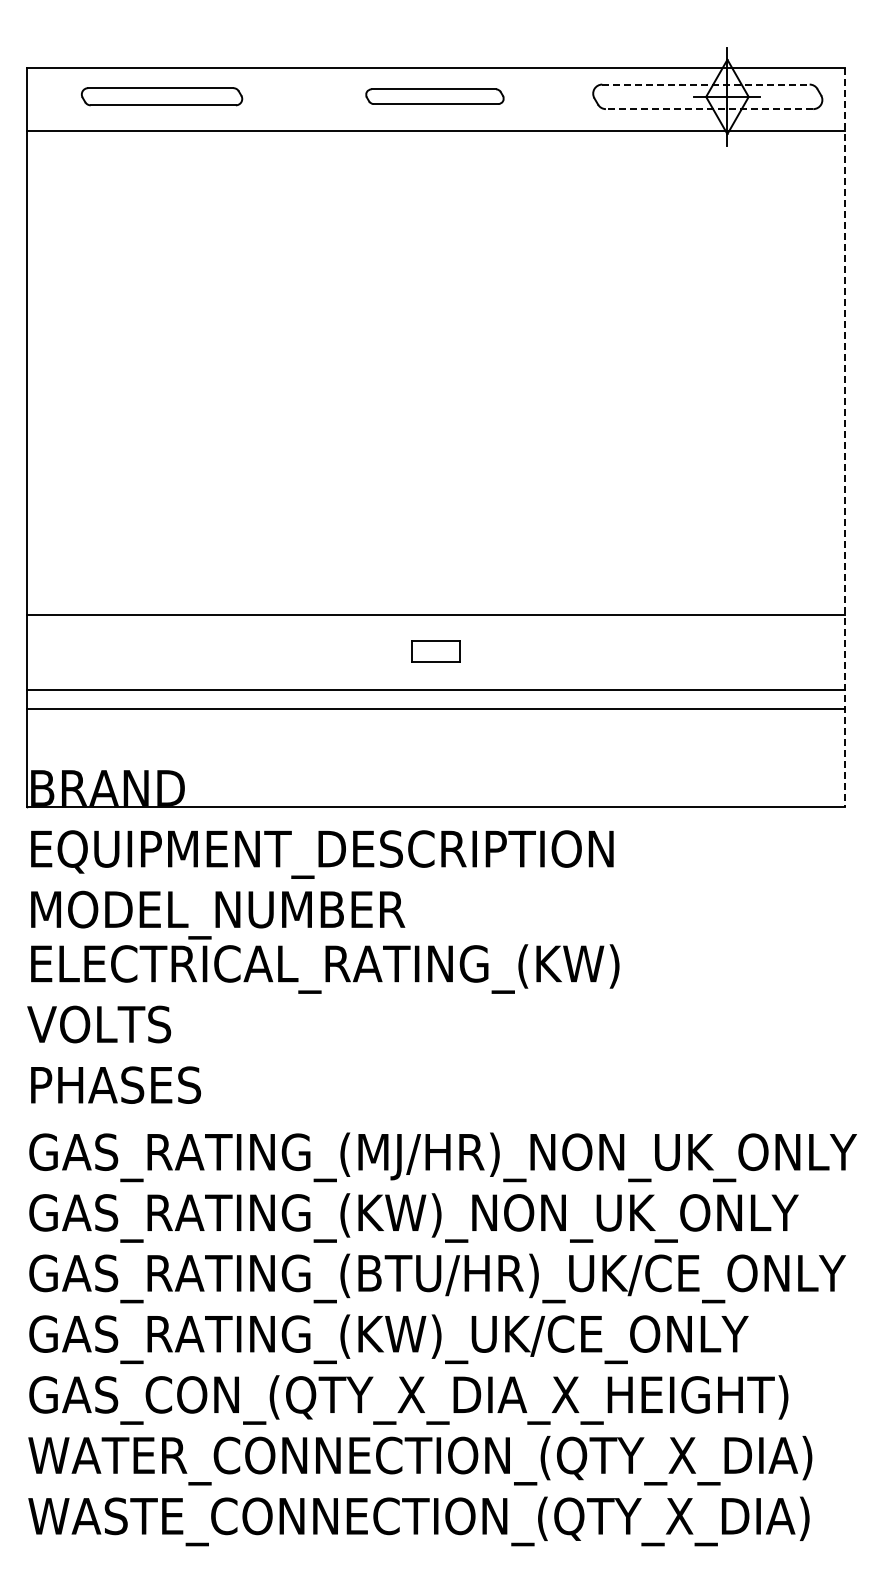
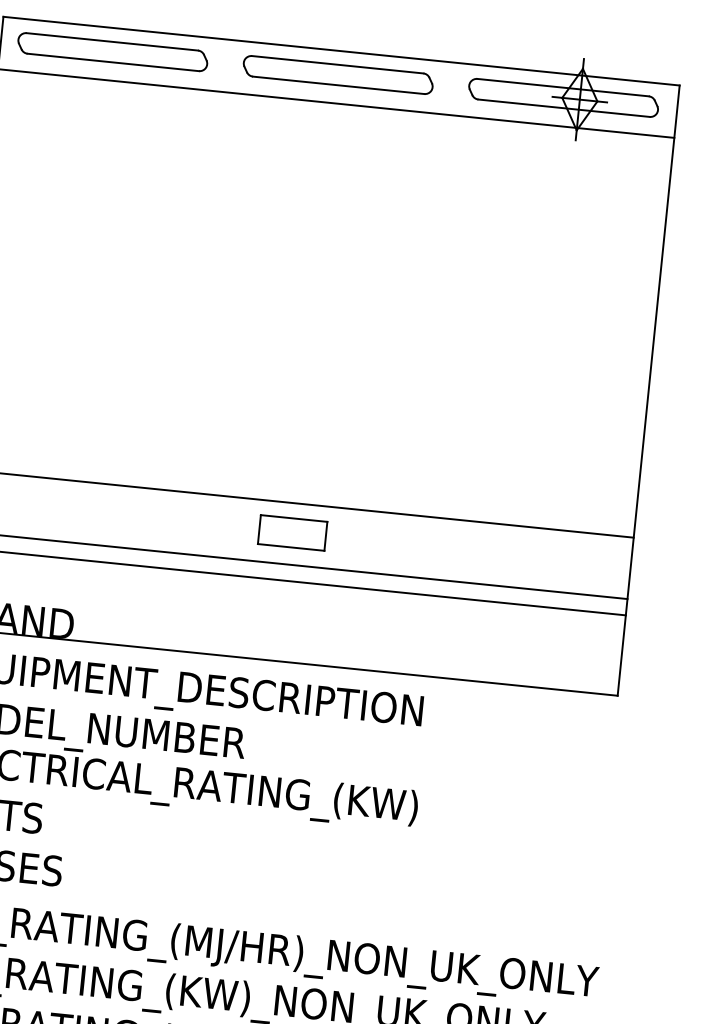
line: (705, 84) -> (562, 87), dashed -> solid
part: (161, 96) -> (112, 51), size x1.43
part: (434, 96) -> (337, 74), size x1.67
line: (709, 109) -> (563, 108), dashed -> solid
line: (845, 437) -> (648, 390), dashed -> solid
part: (435, 651) -> (292, 533), size x1.67

